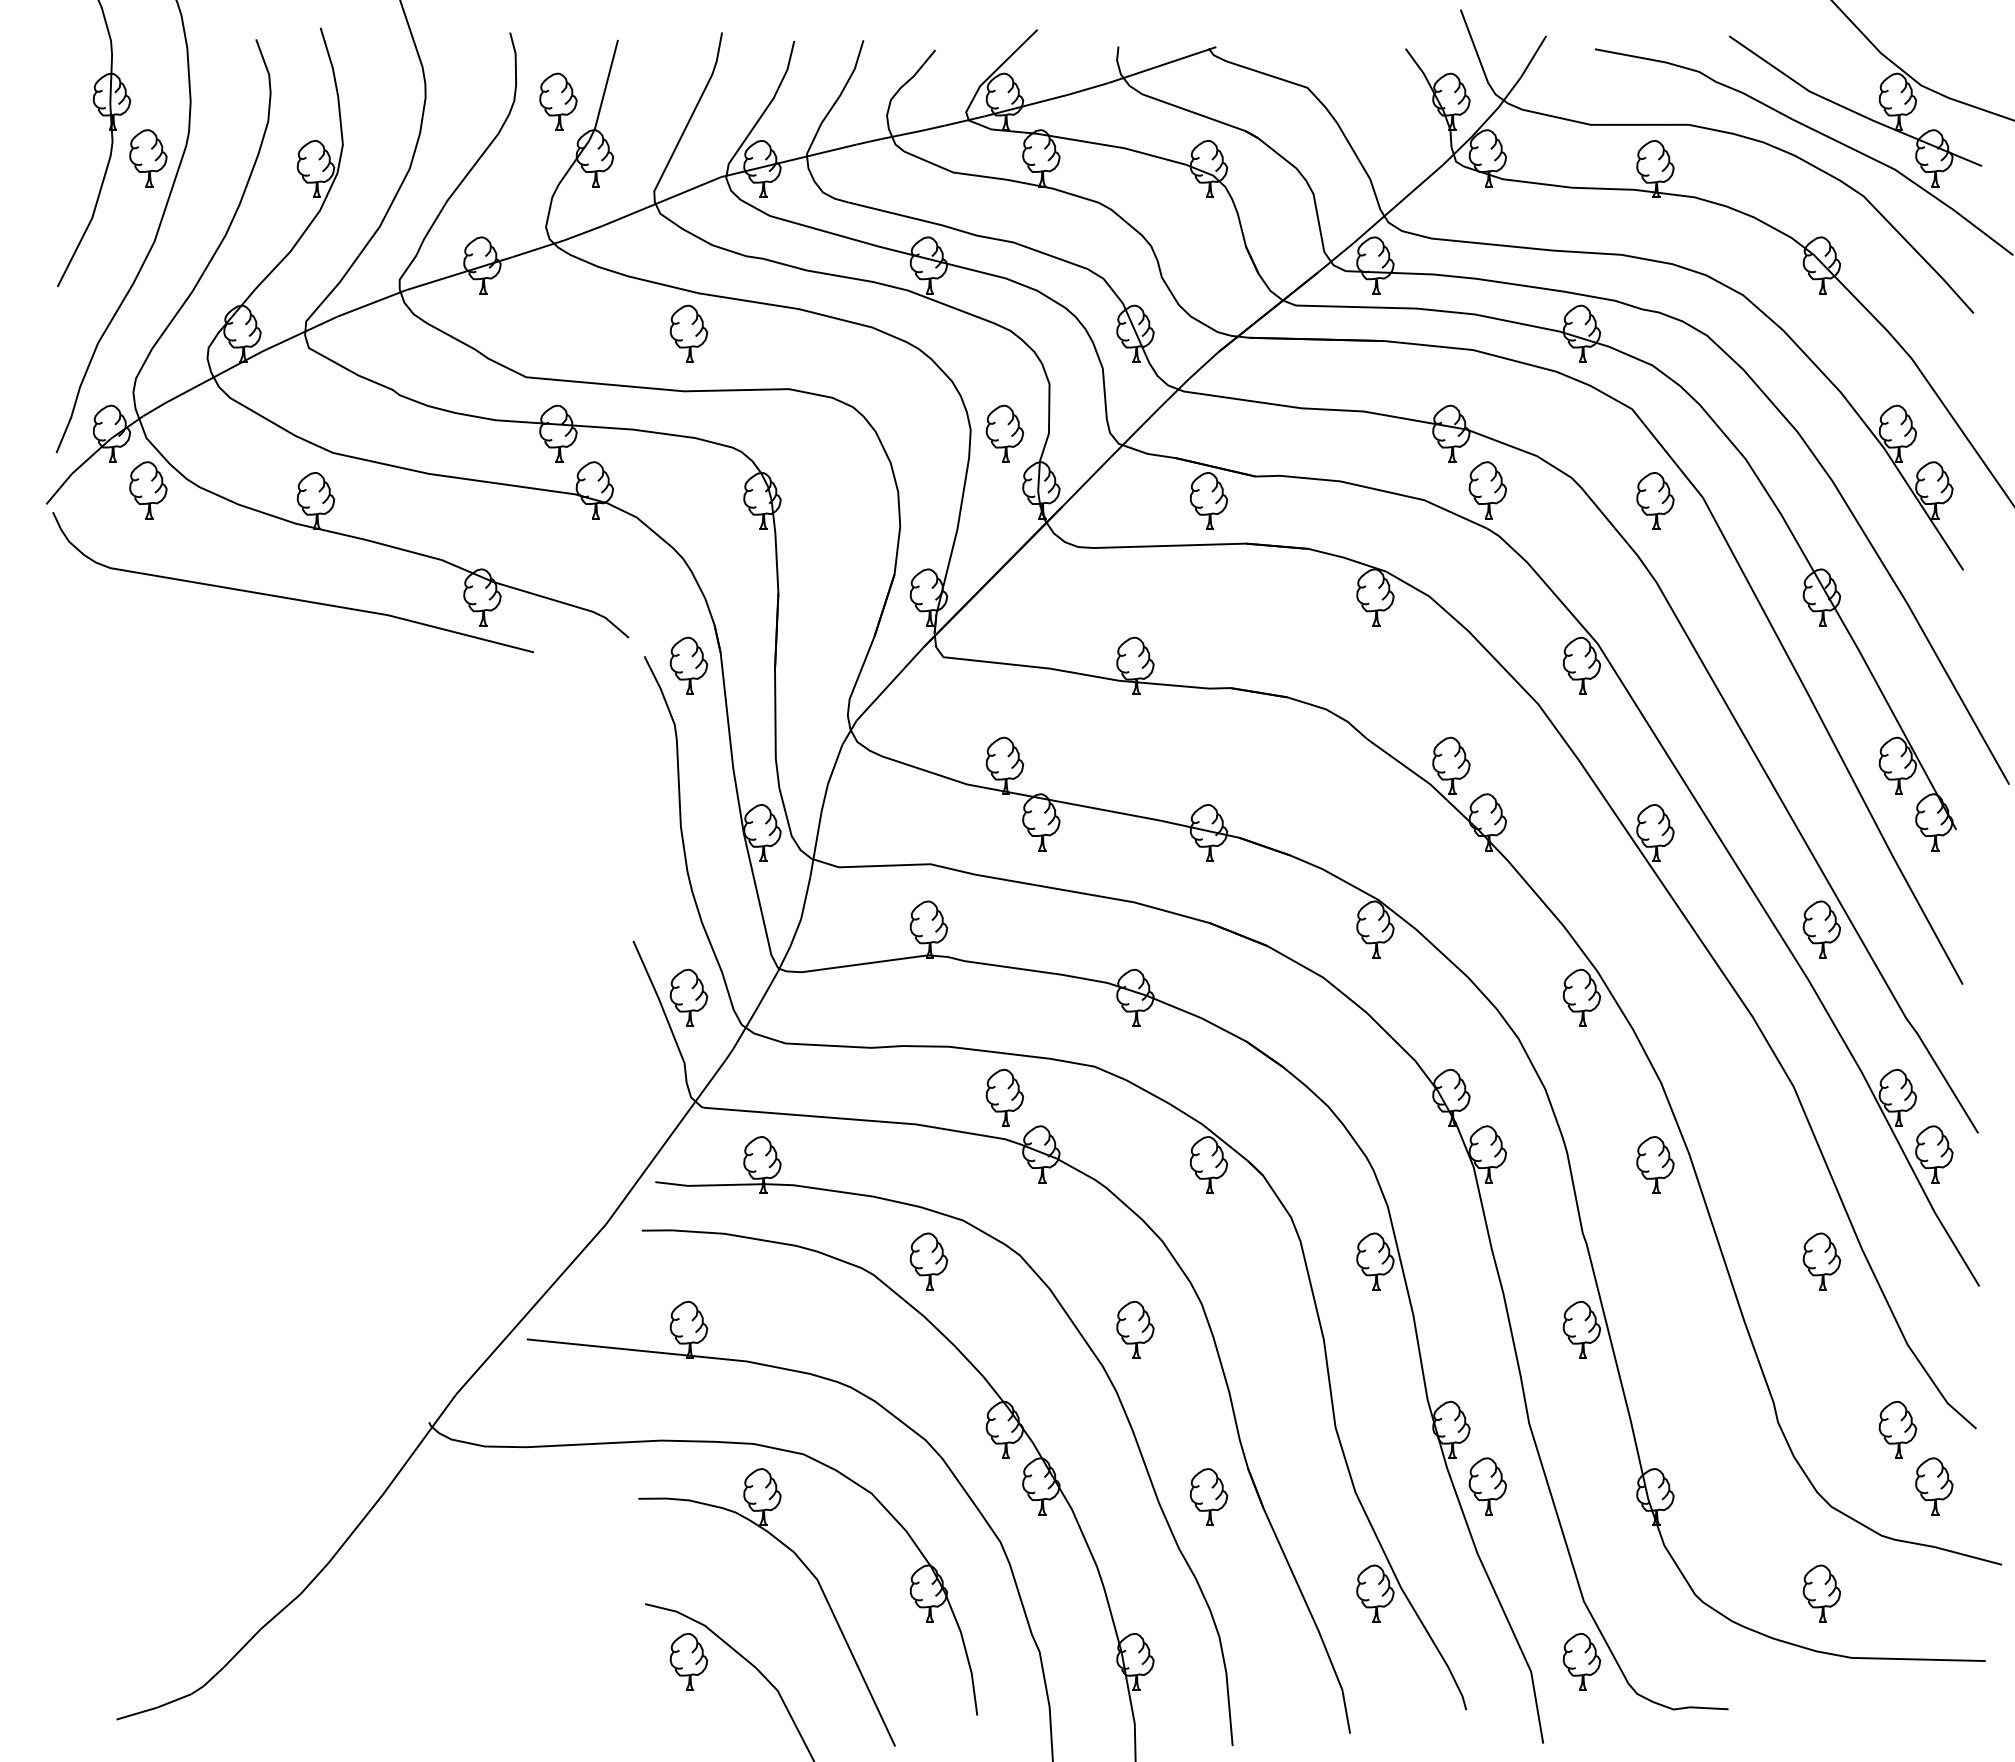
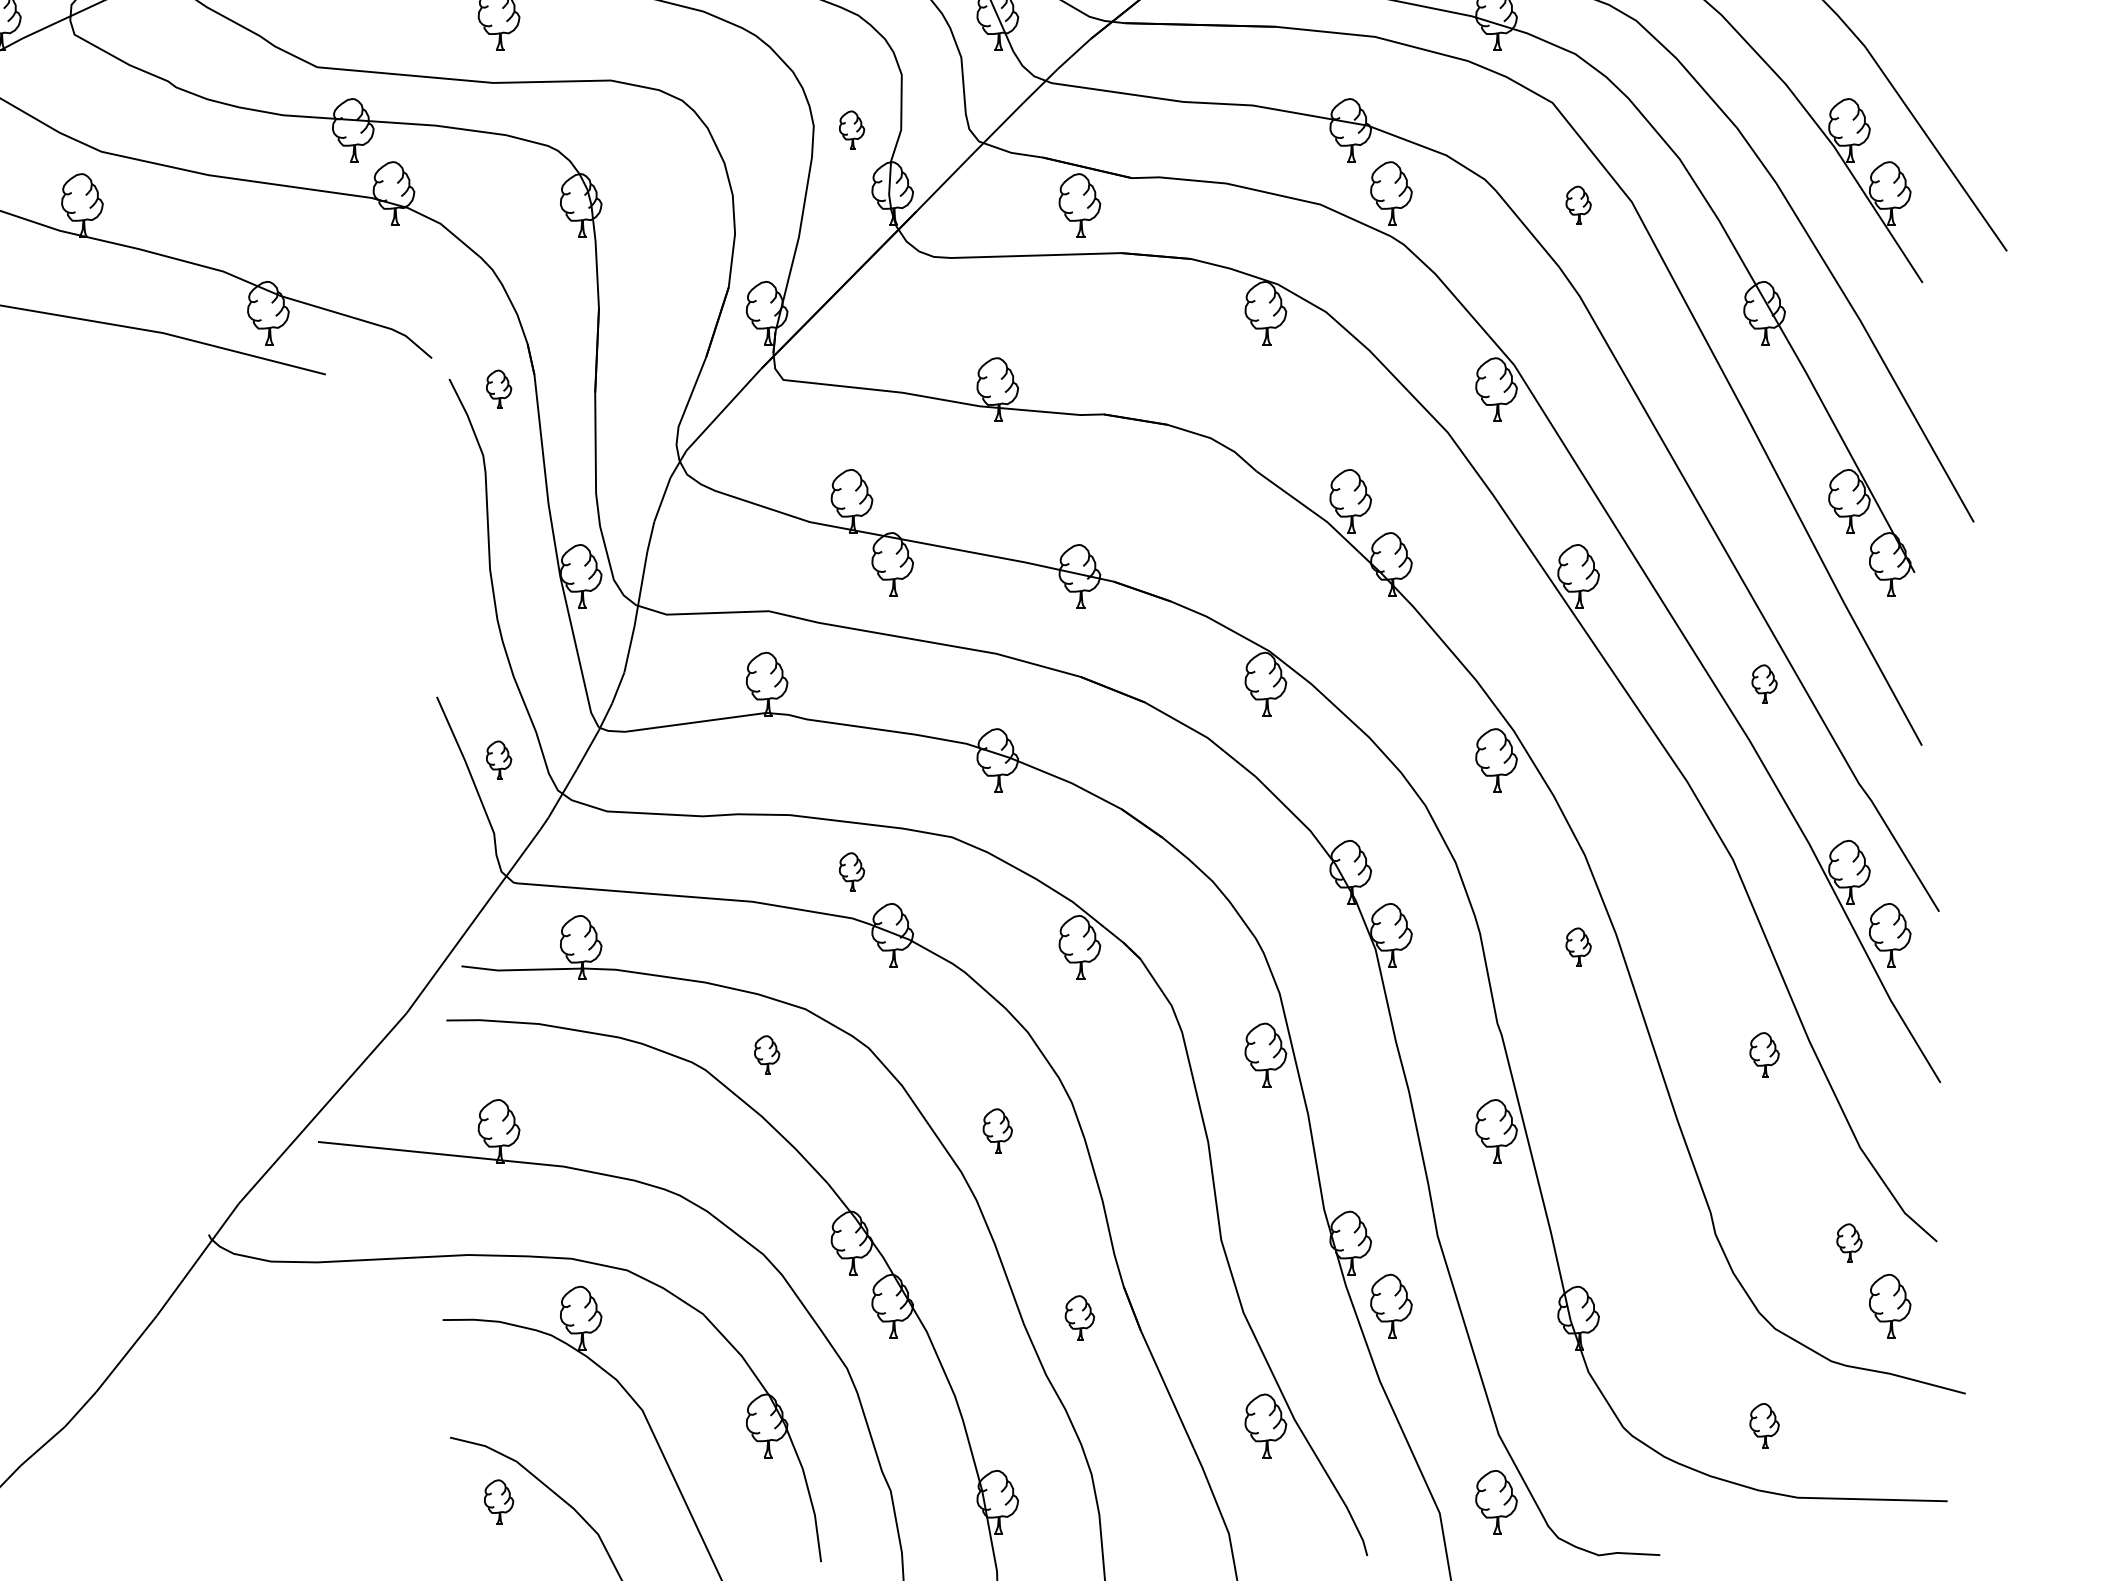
part: (1004, 433) -> (851, 130), size x0.6
part: (1655, 500) -> (1578, 204), size x0.6
part: (688, 665) -> (498, 389), size x0.6
part: (1821, 929) -> (1764, 684), size x0.6
part: (688, 997) -> (498, 760), size x0.6
part: (1004, 1097) -> (851, 871), size x0.6
part: (1655, 1164) -> (1578, 946), size x0.6
part: (928, 1261) -> (766, 1054), size x0.6
part: (1821, 1261) -> (1764, 1054), size x0.7
part: (1135, 1329) -> (997, 1130), size x0.7
part: (1897, 1429) -> (1849, 1242), size x0.6
part: (1208, 1496) -> (1079, 1317), size x0.7
part: (1821, 1593) -> (1764, 1425), size x0.7
part: (688, 1661) -> (498, 1501), size x0.7

